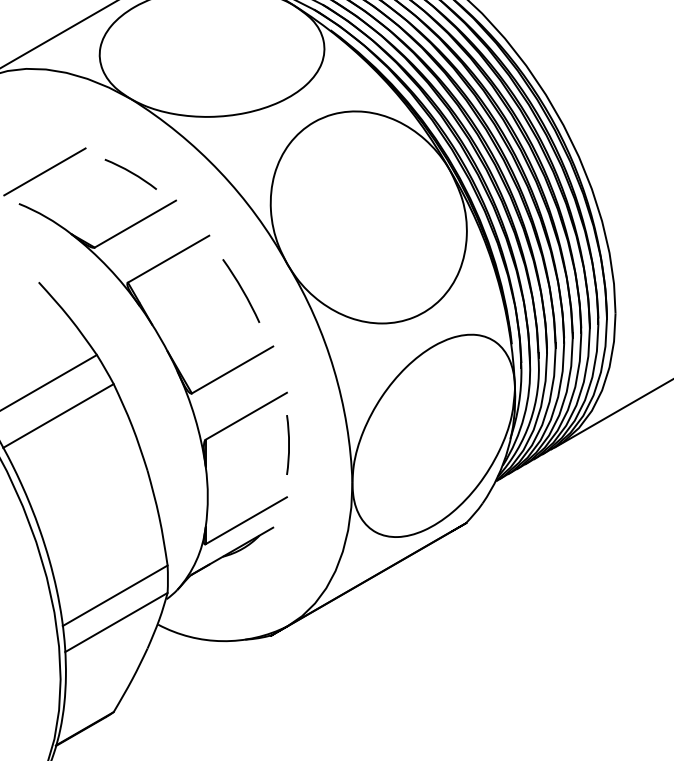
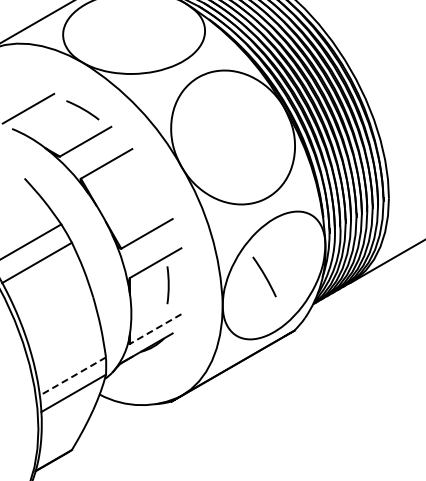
arc: (241, 290) -> (264, 276), moved
line: (287, 445) -> (167, 285), moved
line: (245, 521) -> (155, 329), solid -> dashed
line: (114, 595) -> (72, 376), solid -> dashed

